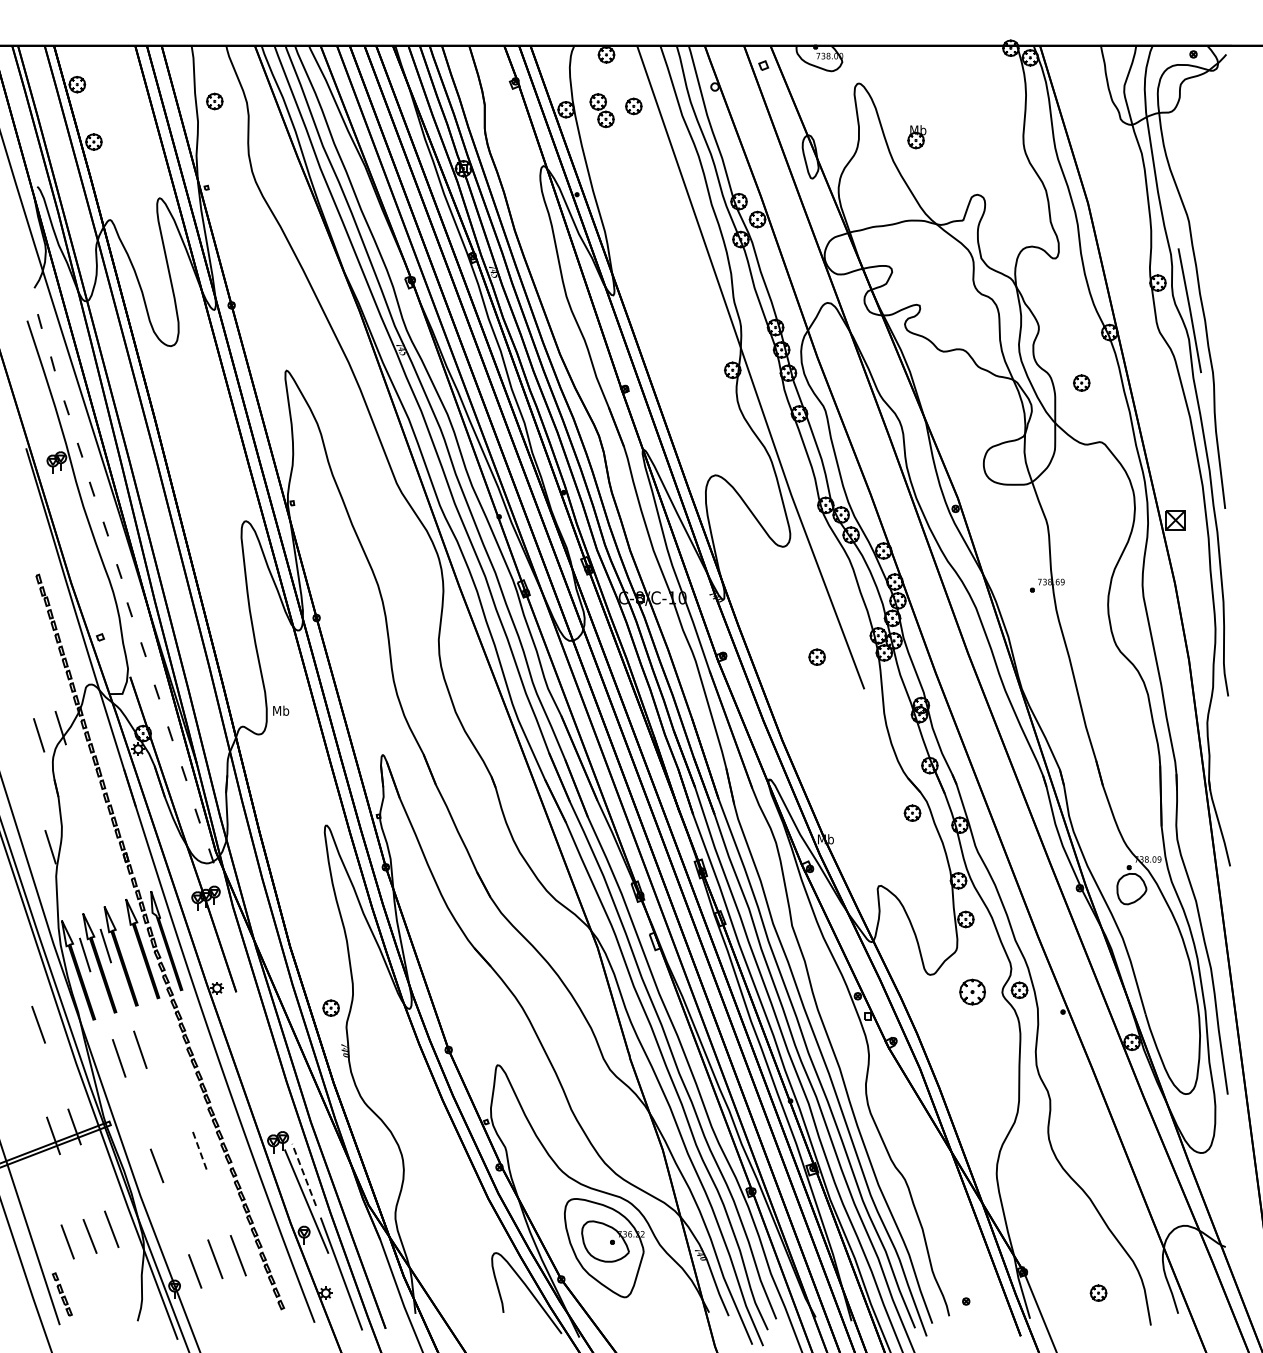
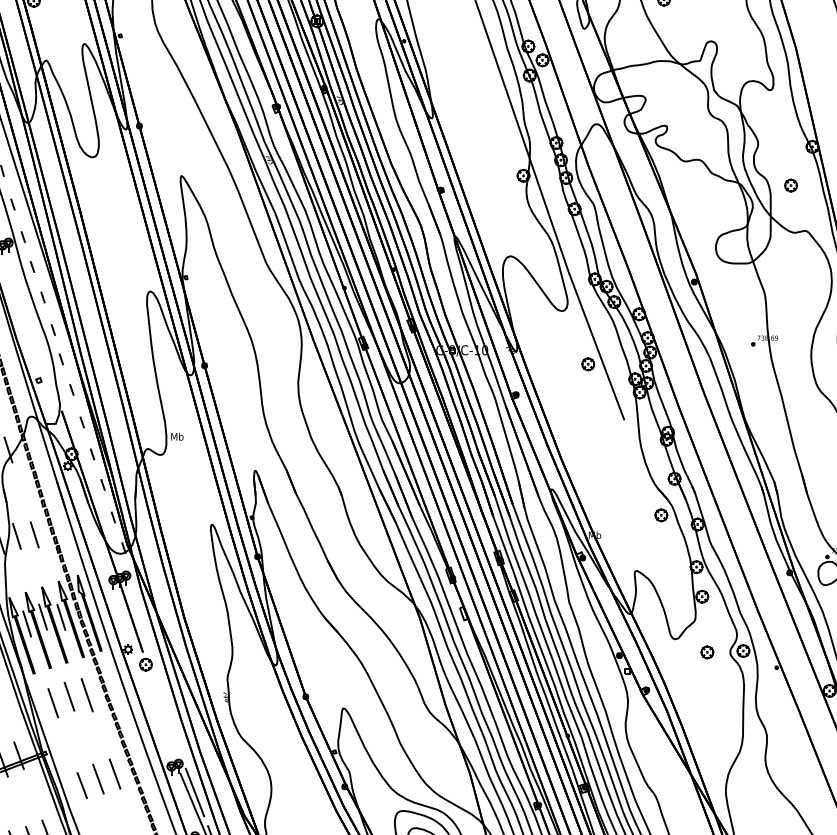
part: (816, 656) -> (587, 363), moved
line: (94, 838) -> (34, 534), added
line: (71, 840) -> (16, 536), added
line: (129, 946) -> (61, 617), added
part: (972, 991) -> (707, 651), size x0.62
part: (330, 1007) -> (145, 664), moved
line: (163, 1047) -> (87, 694), added
line: (200, 1151) -> (115, 774), dashed -> solid
line: (177, 1157) -> (97, 779), added
line: (304, 1174) -> (195, 792), dashed -> solid

